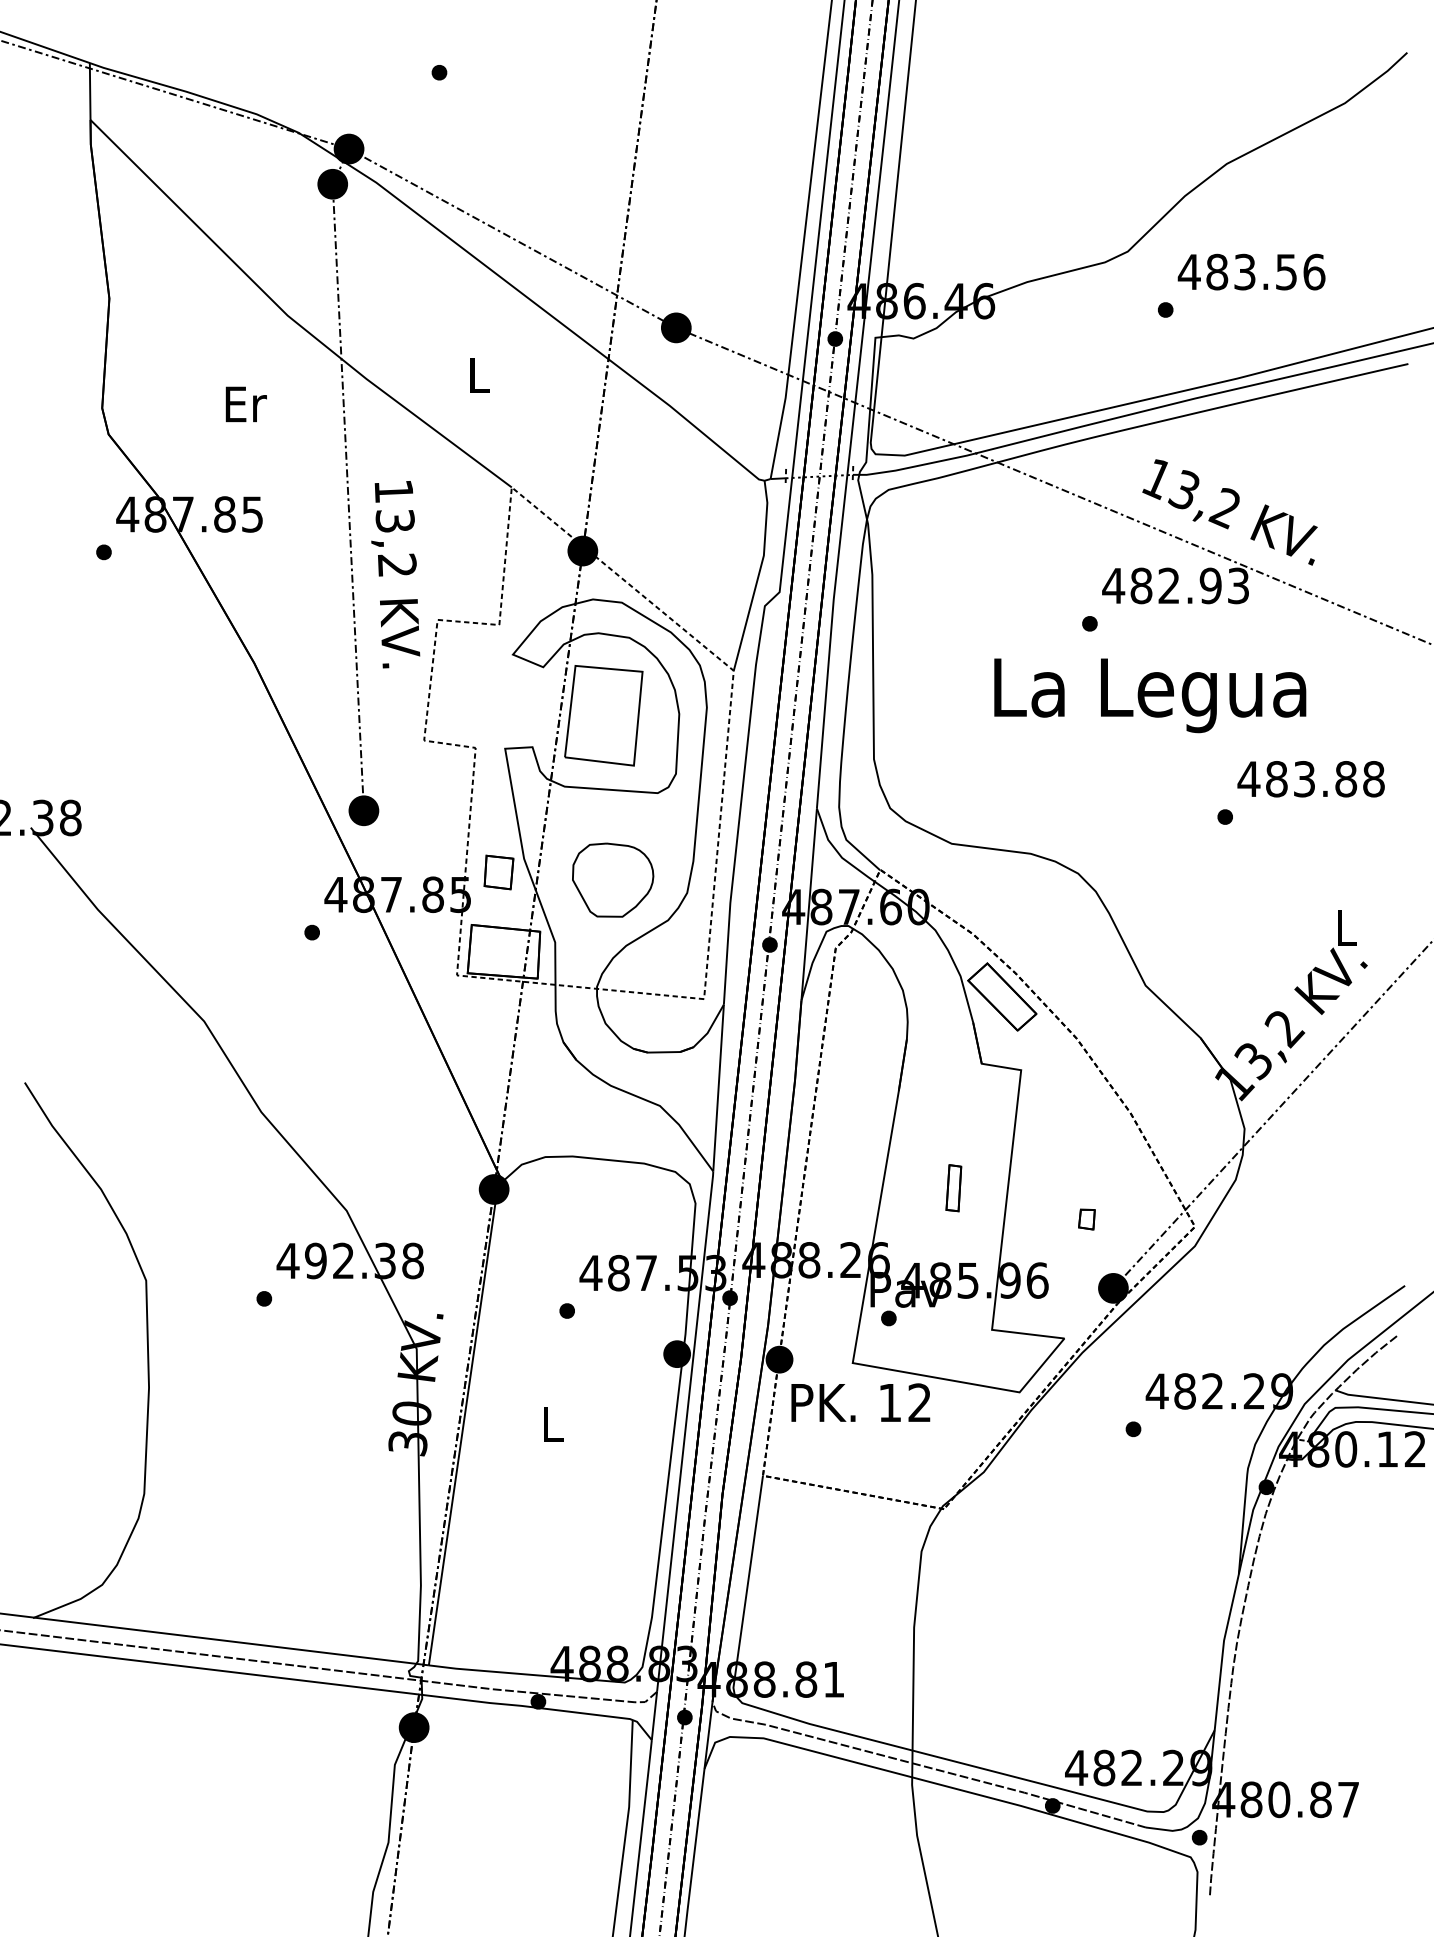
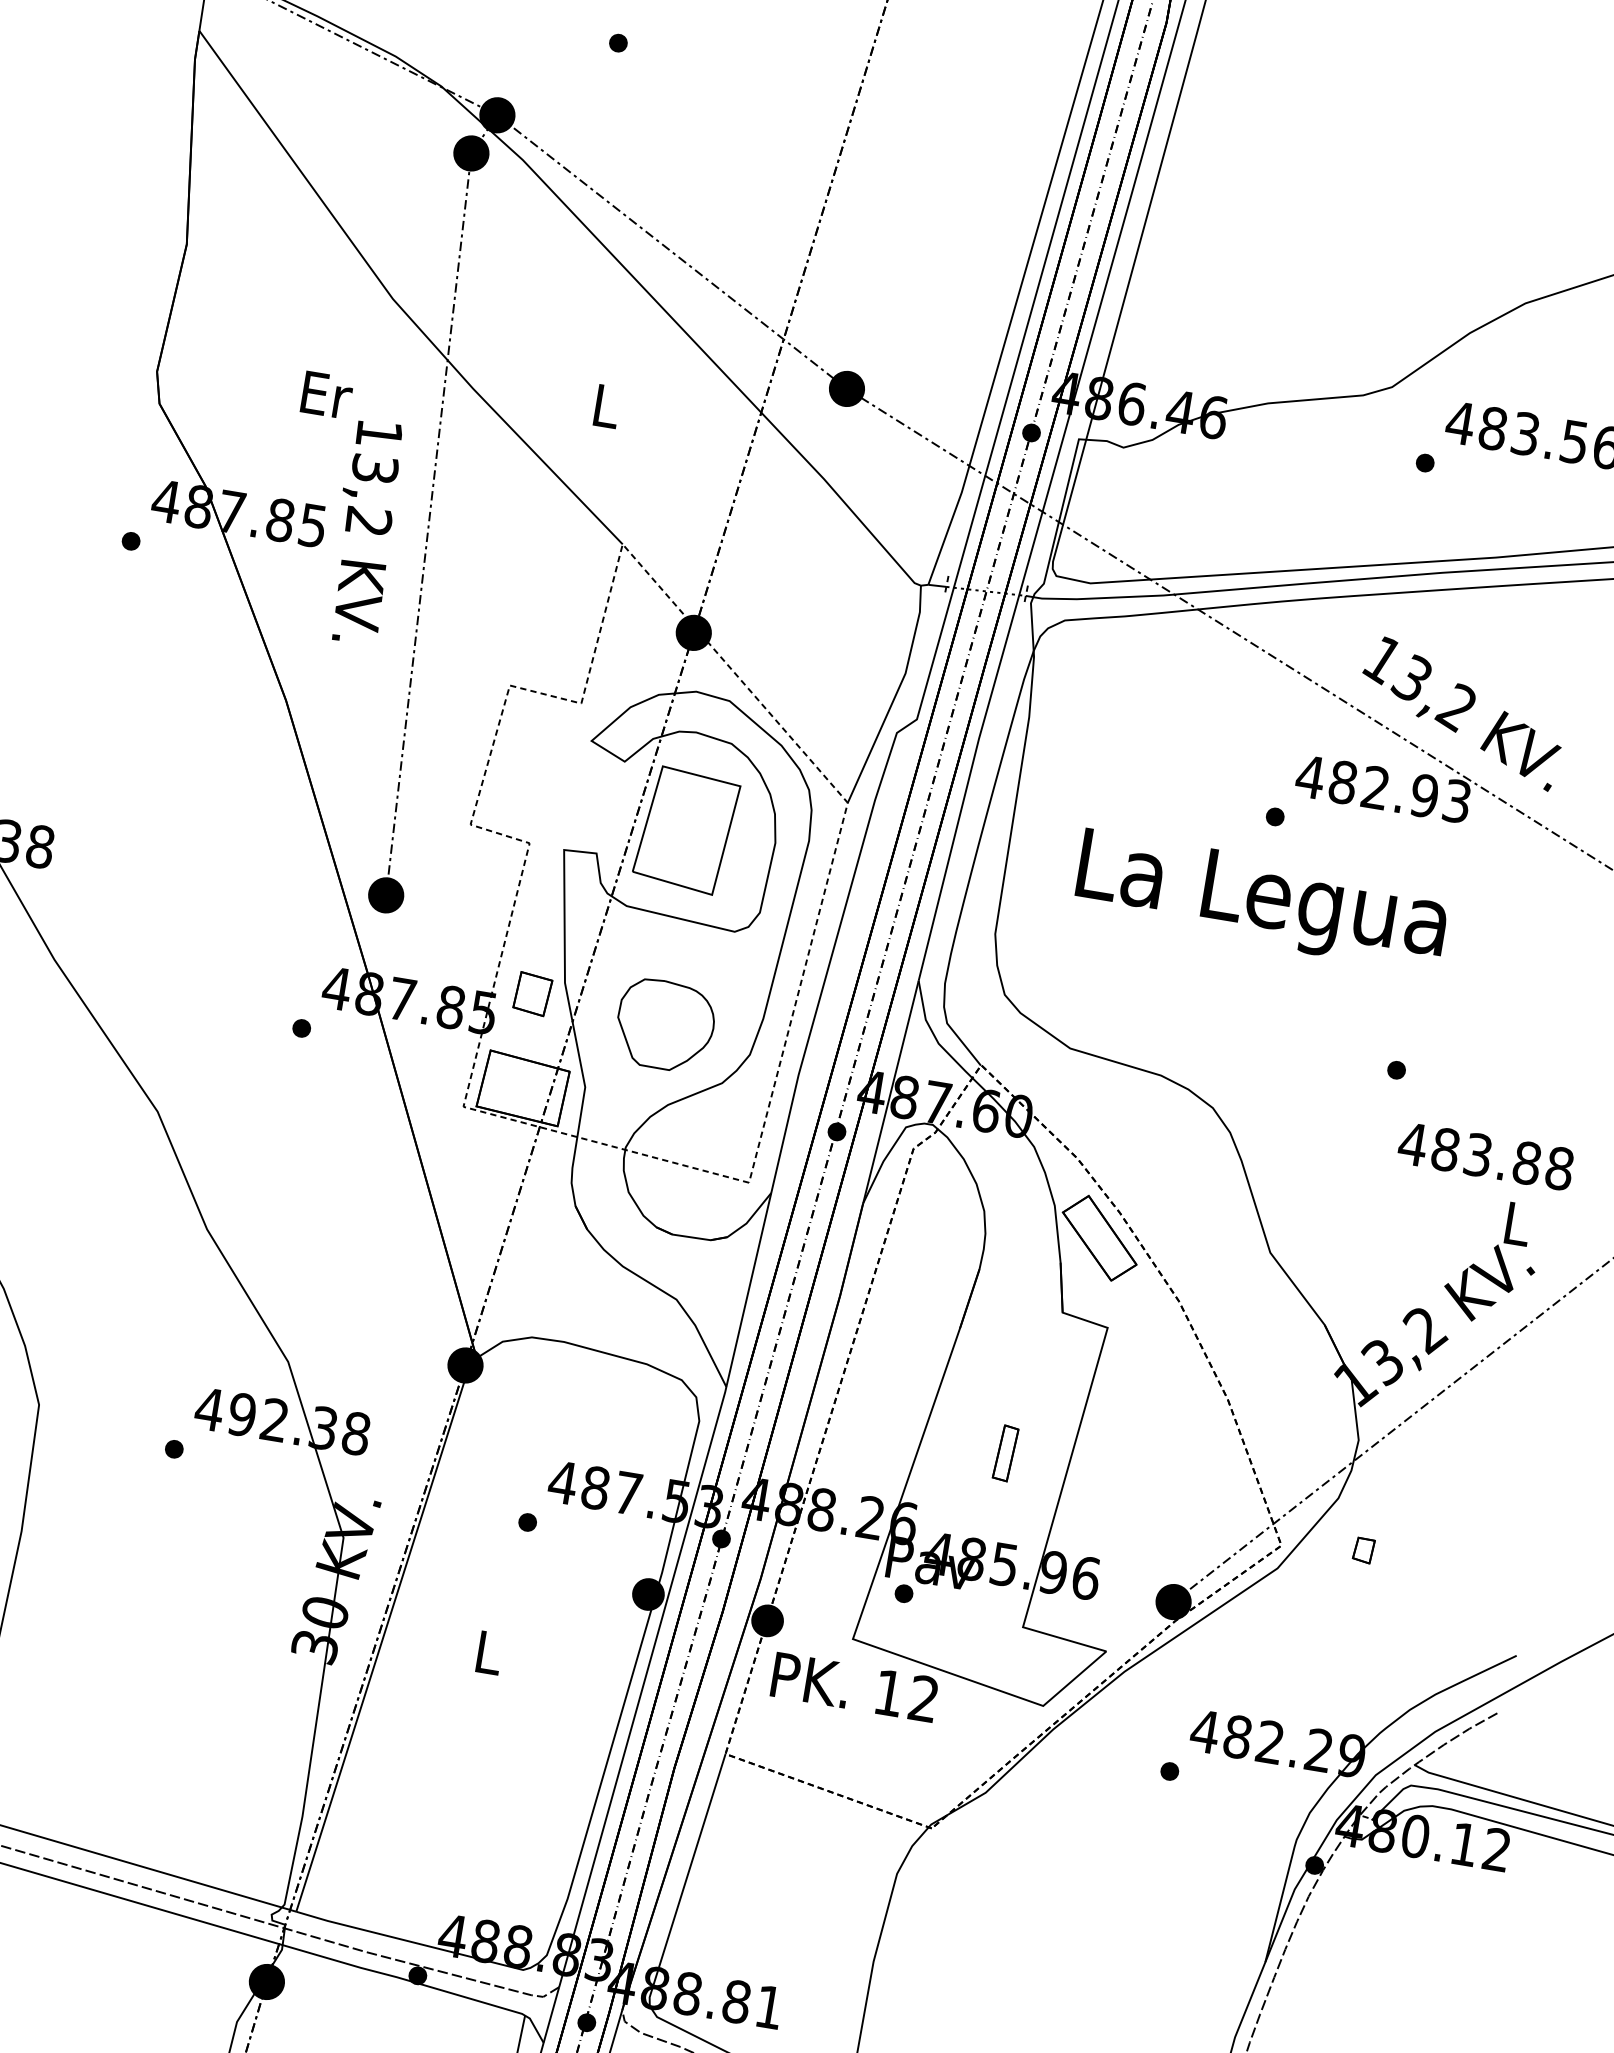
text: (395, 574) -> (364, 531), moved
text: (1150, 695) -> (1261, 901), moved
text: (1310, 779) -> (1485, 1156), moved
part: (1086, 1219) -> (1363, 1550), moved

